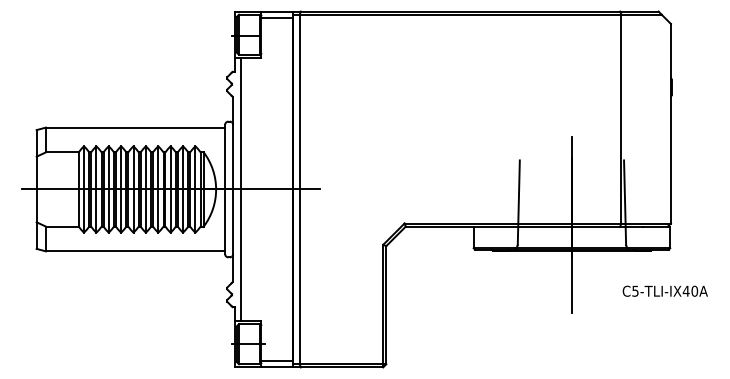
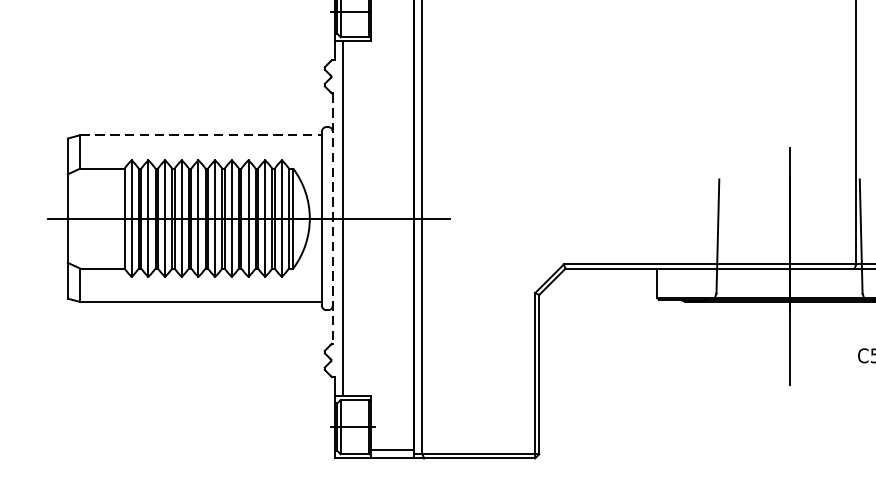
line: (135, 127) -> (201, 135), solid -> dashed
line: (233, 189) -> (333, 218), solid -> dashed

